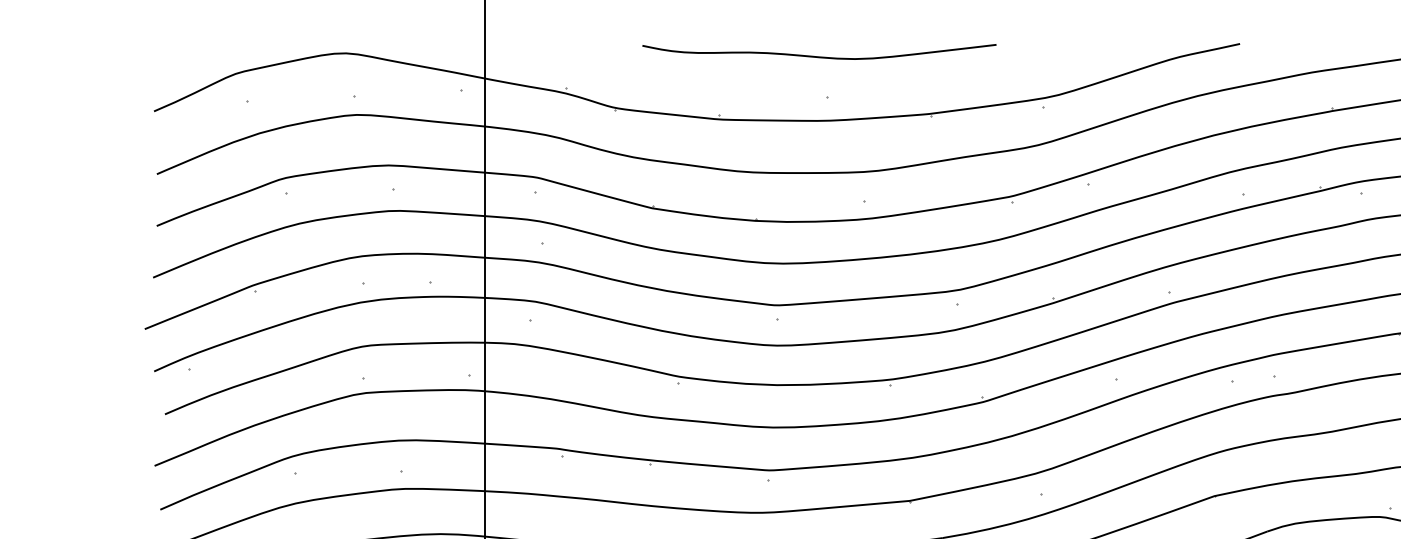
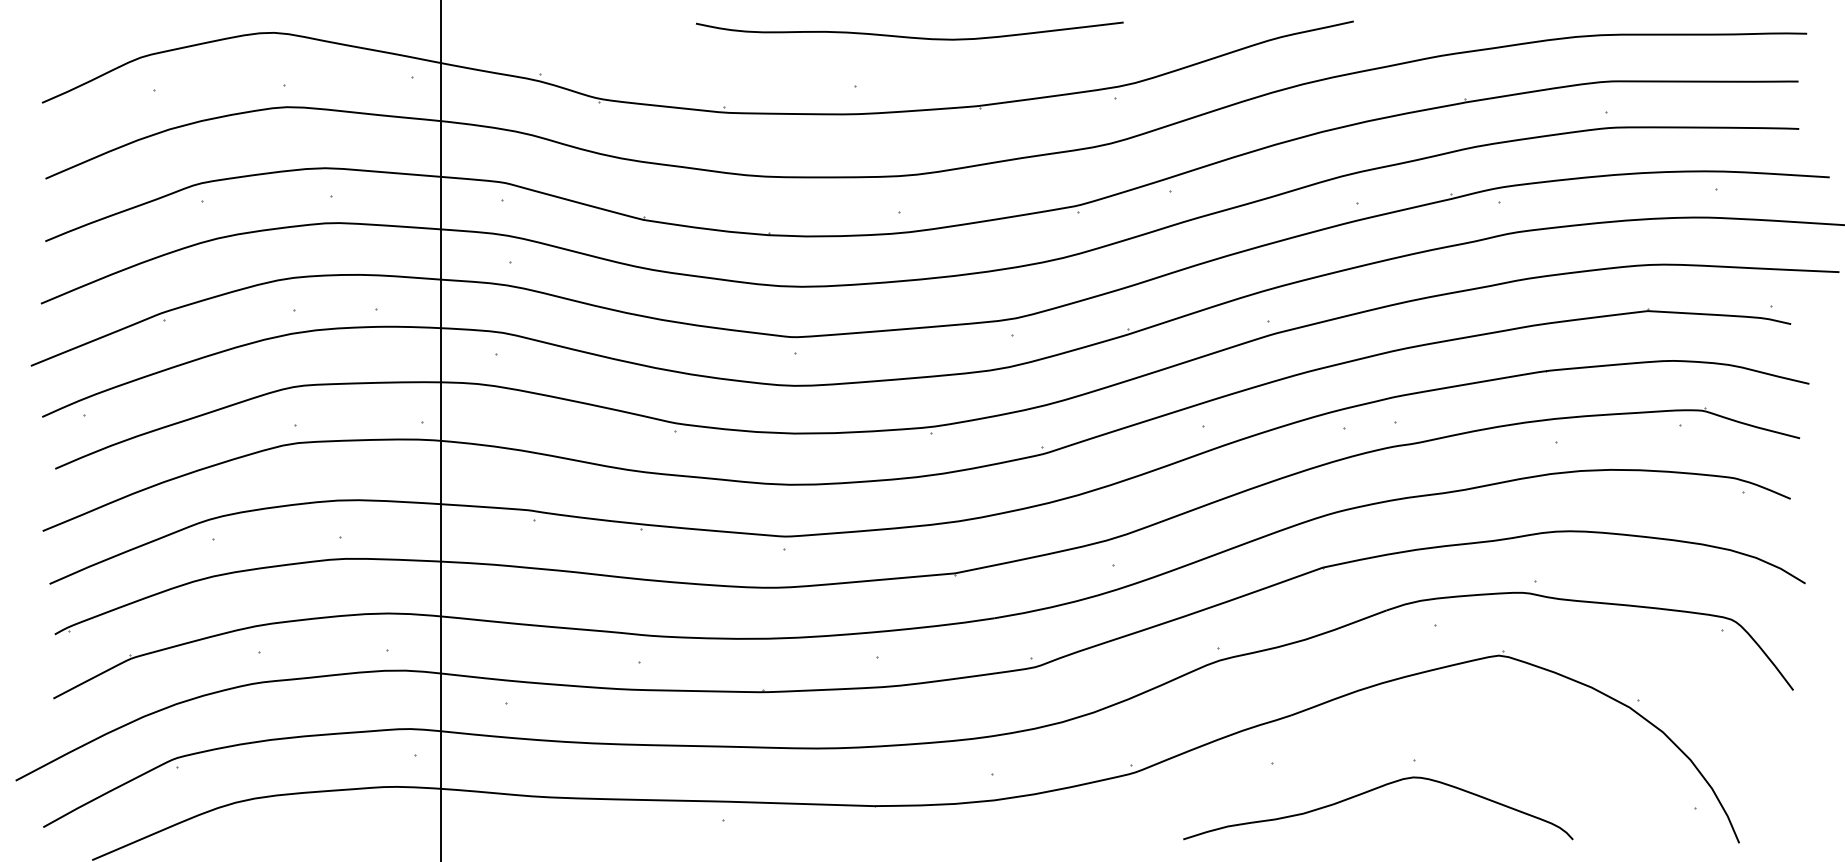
curve: (819, 56) -> (909, 36), moved

